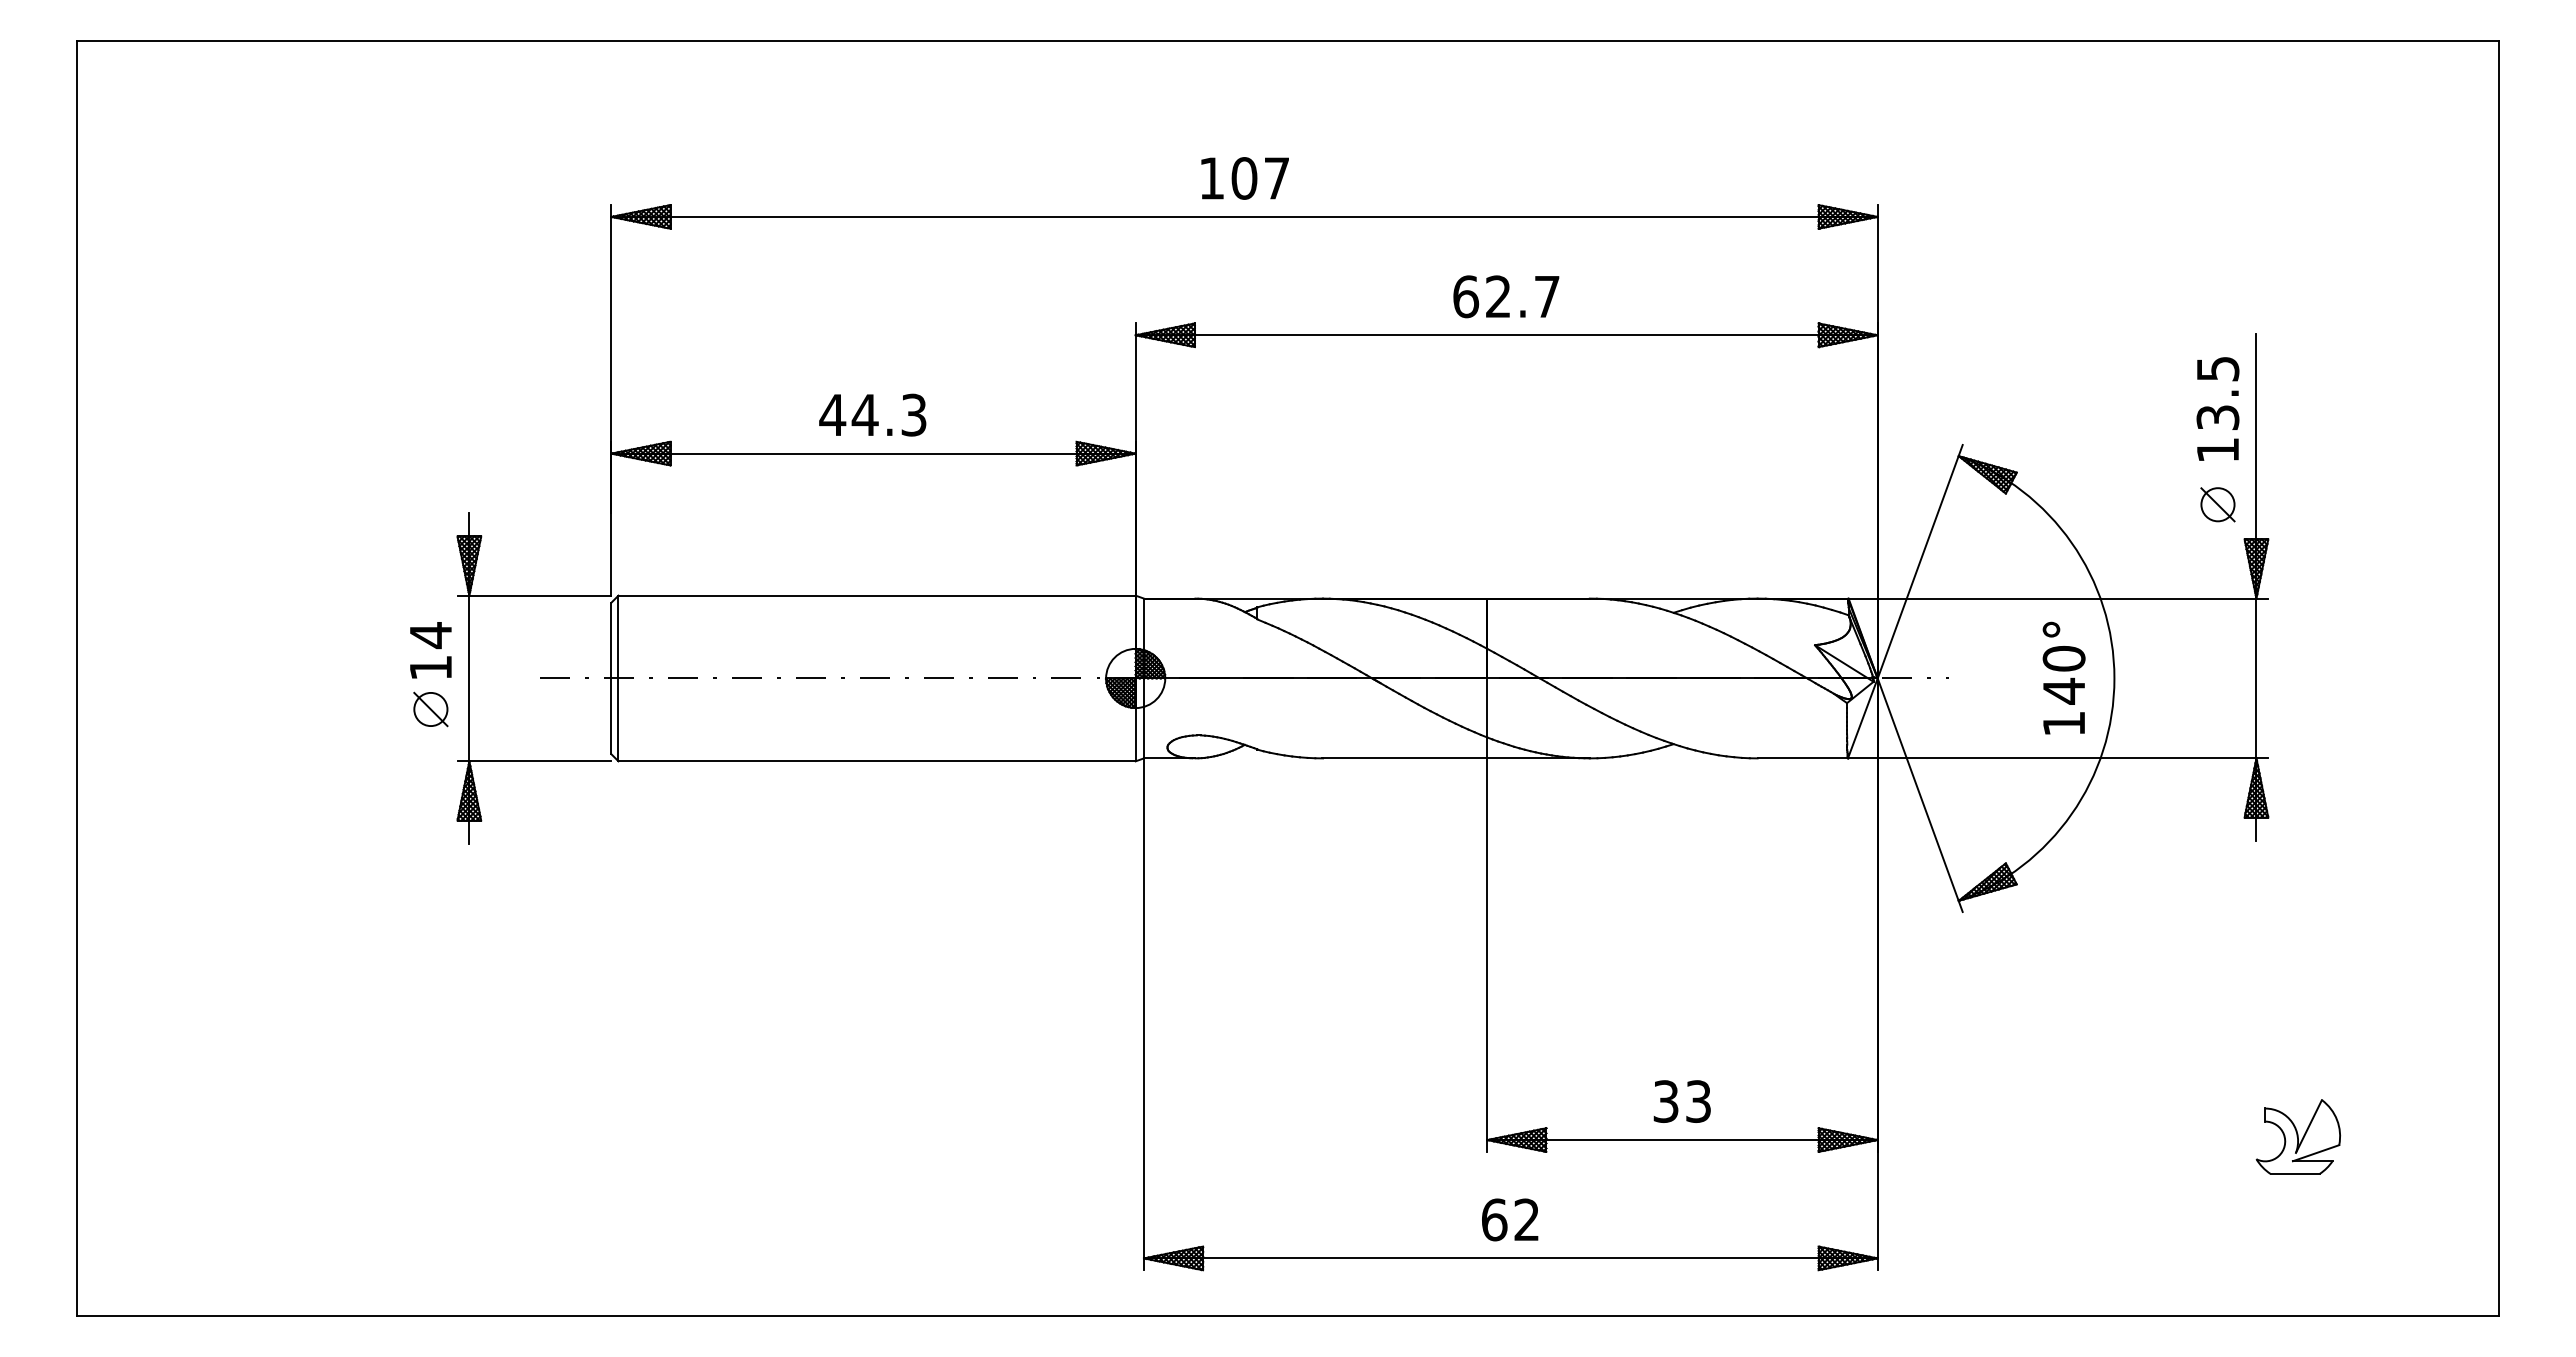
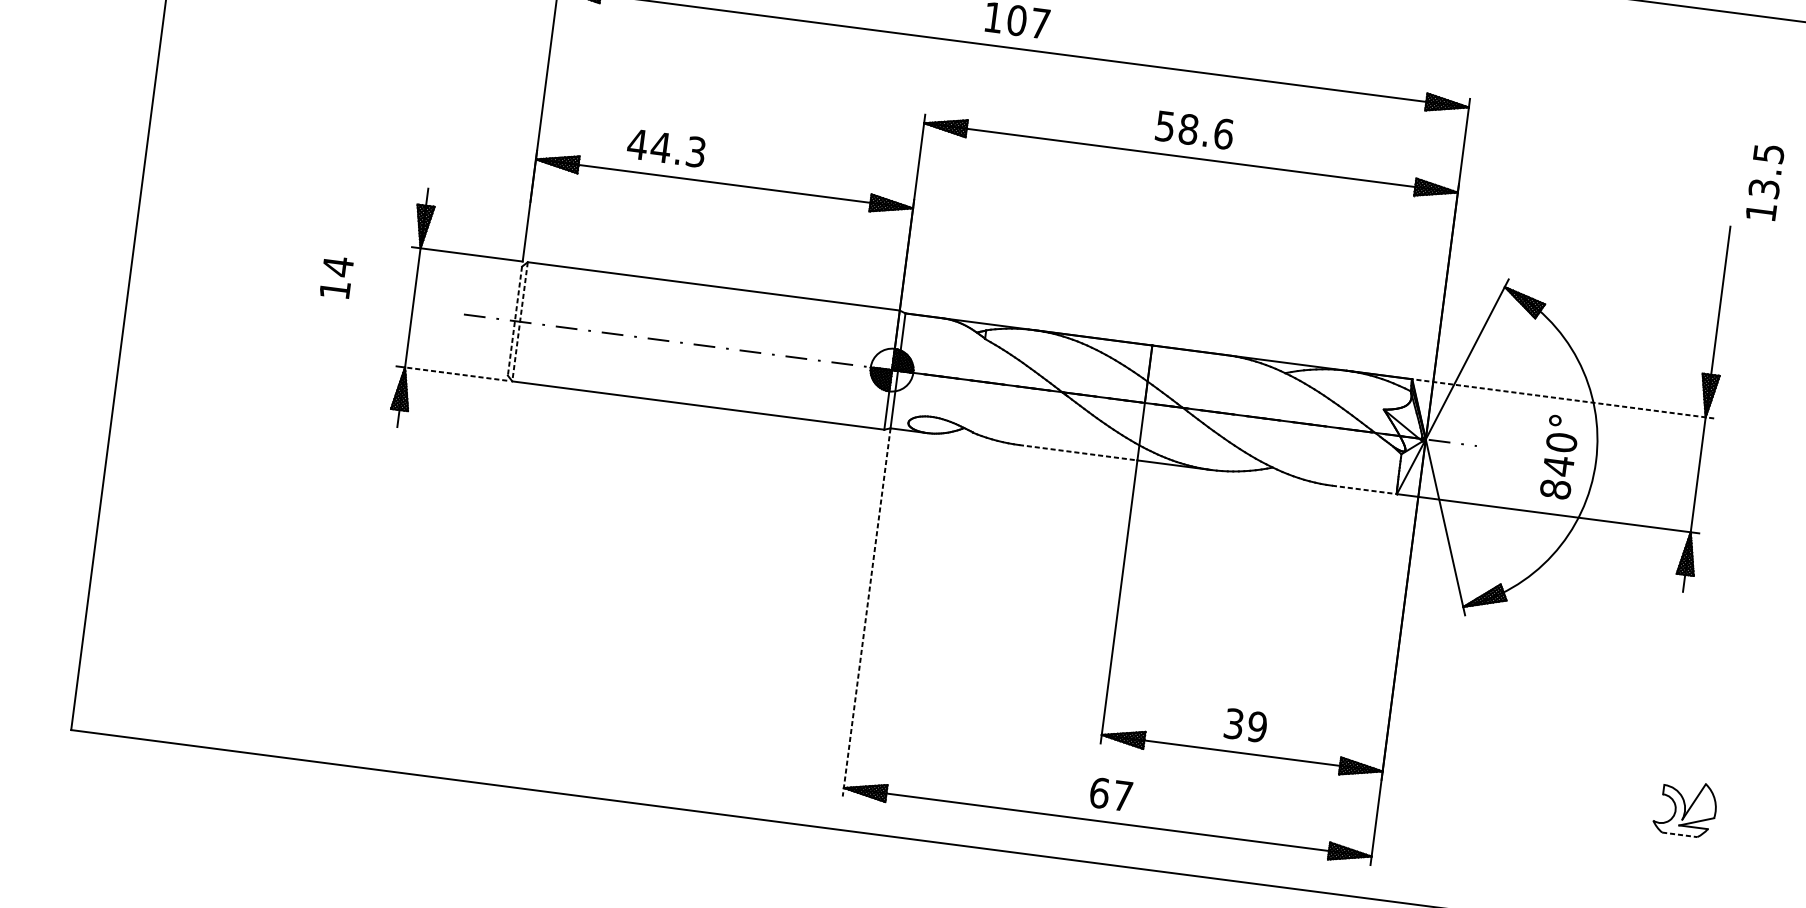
text: (1506, 296) -> (1194, 130), 62.7 -> 58.6
text: (2217, 408) -> (1764, 182), moved
text: (872, 414) -> (666, 147), moved
part: (2217, 504) -> (1686, 346), removed
line: (2058, 598) -> (1563, 398), solid -> dashed
text: (430, 650) -> (336, 277), moved
line: (611, 678) -> (515, 321), solid -> dashed
line: (618, 678) -> (520, 321), solid -> dashed
part: (430, 709) -> (381, 326), removed
text: (2063, 723) -> (1555, 489), 140° -> 840°
line: (1405, 758) -> (1078, 452), solid -> dashed
line: (1803, 758) -> (1364, 490), solid -> dashed
line: (539, 761) -> (455, 374), solid -> dashed
line: (1143, 1014) -> (866, 612), solid -> dashed
text: (1698, 1101) -> (1257, 726), 33 -> 39
line: (2295, 1174) -> (1679, 835), solid -> dashed
text: (1526, 1219) -> (1122, 795), 62 -> 67

